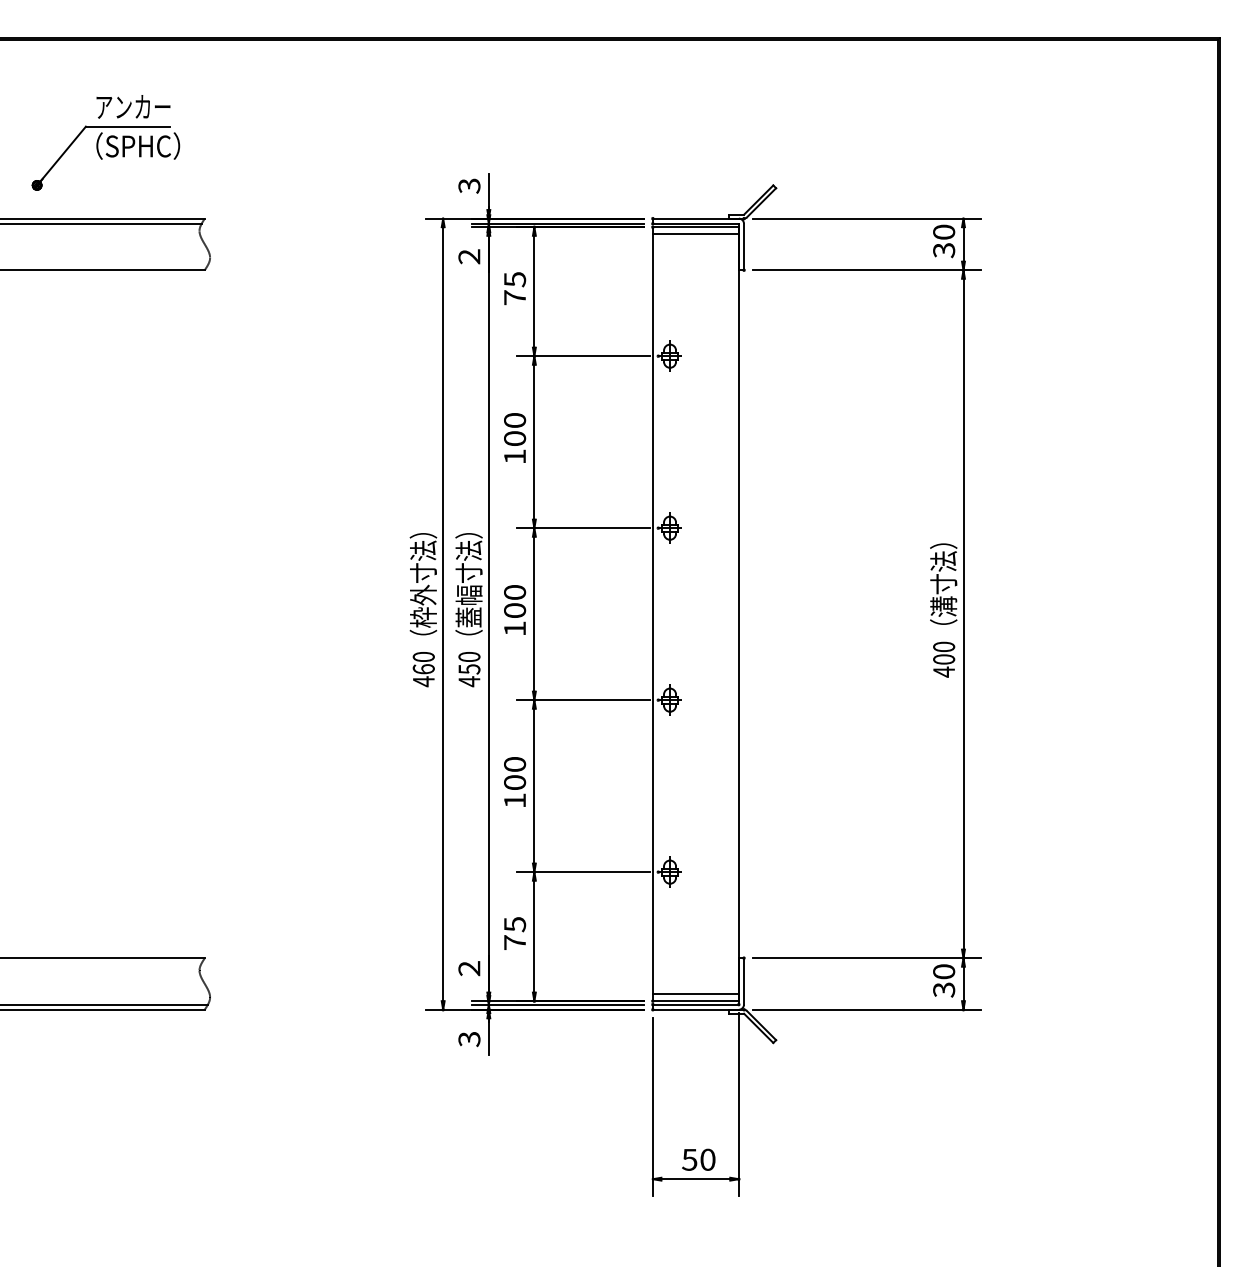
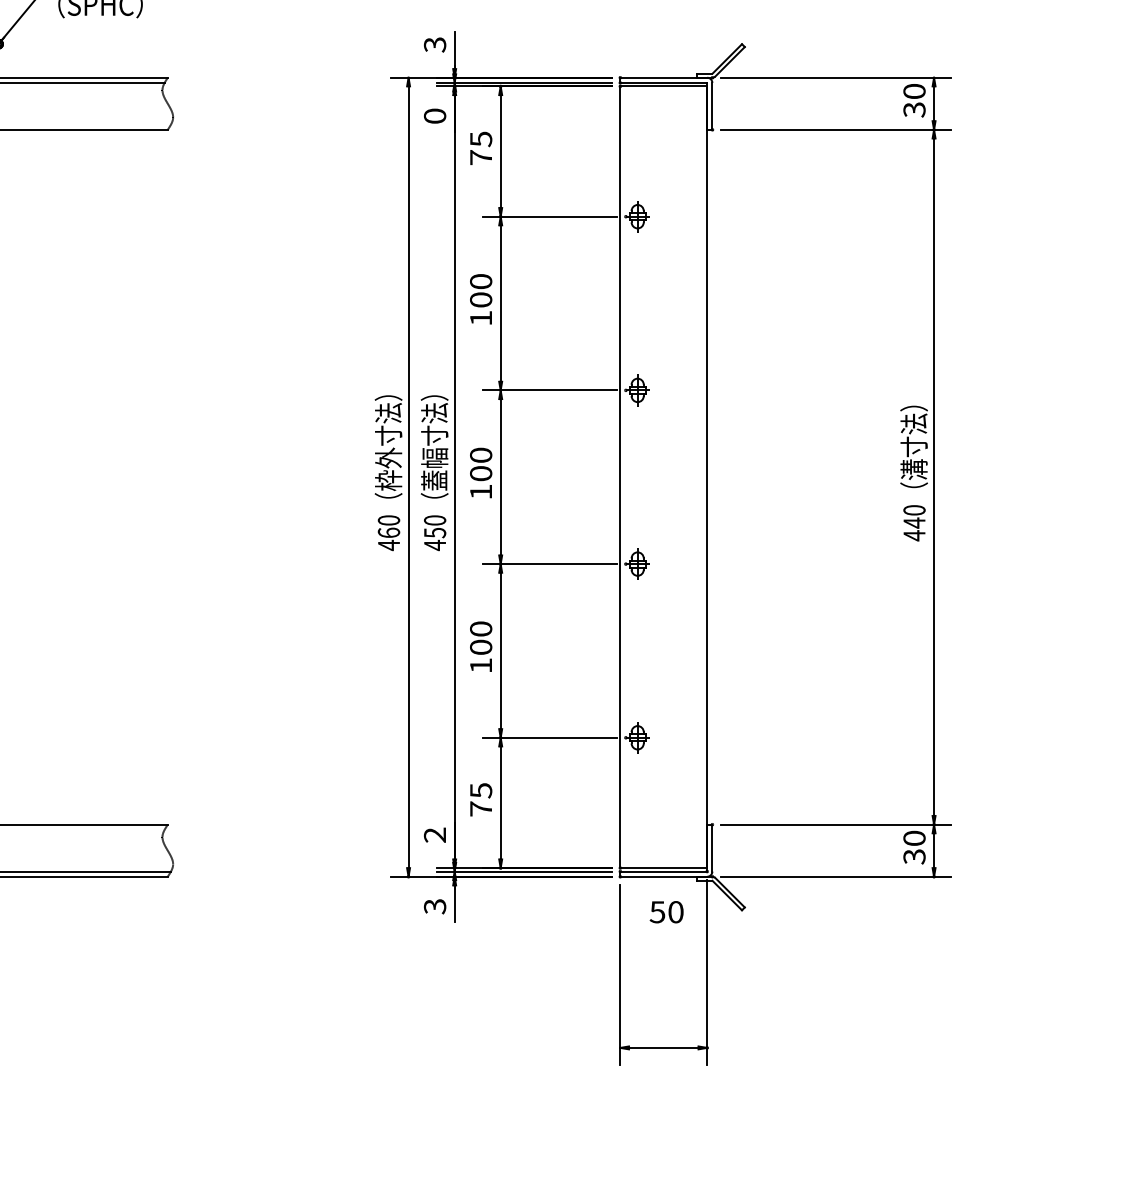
line: (695, 234) -> (663, 93), removed
text: (469, 256) -> (435, 115), 2 -> 0
text: (944, 659) -> (914, 523), 400 -> 440
line: (695, 994) -> (663, 861), removed
text: (698, 1159) -> (666, 911), moved

